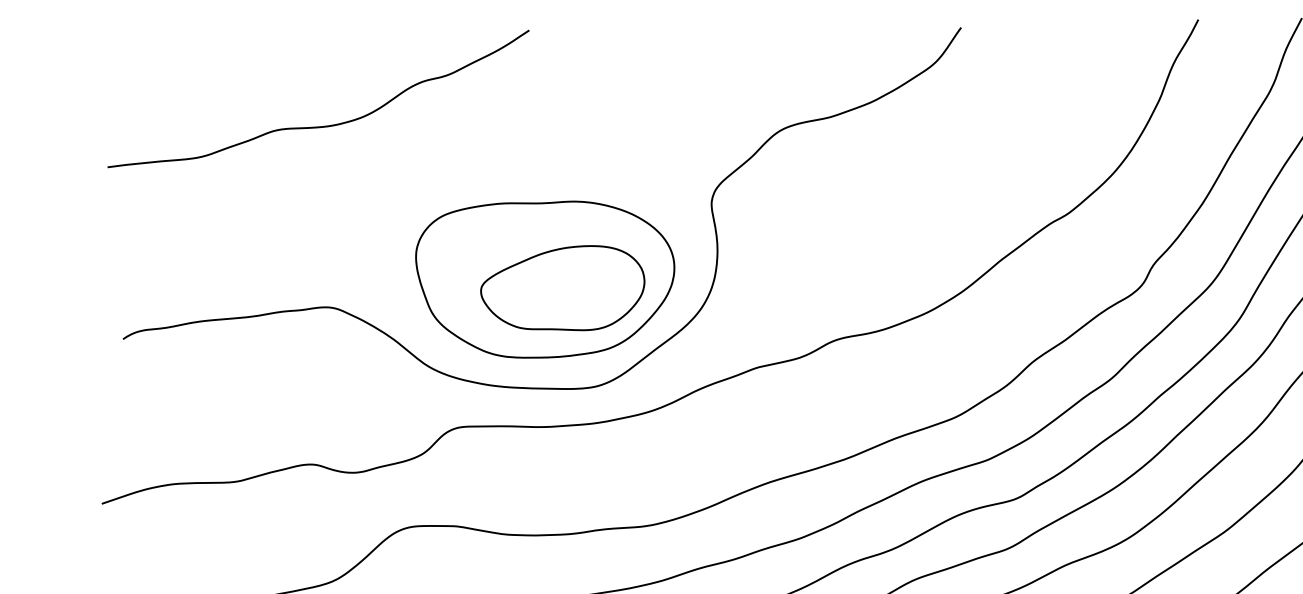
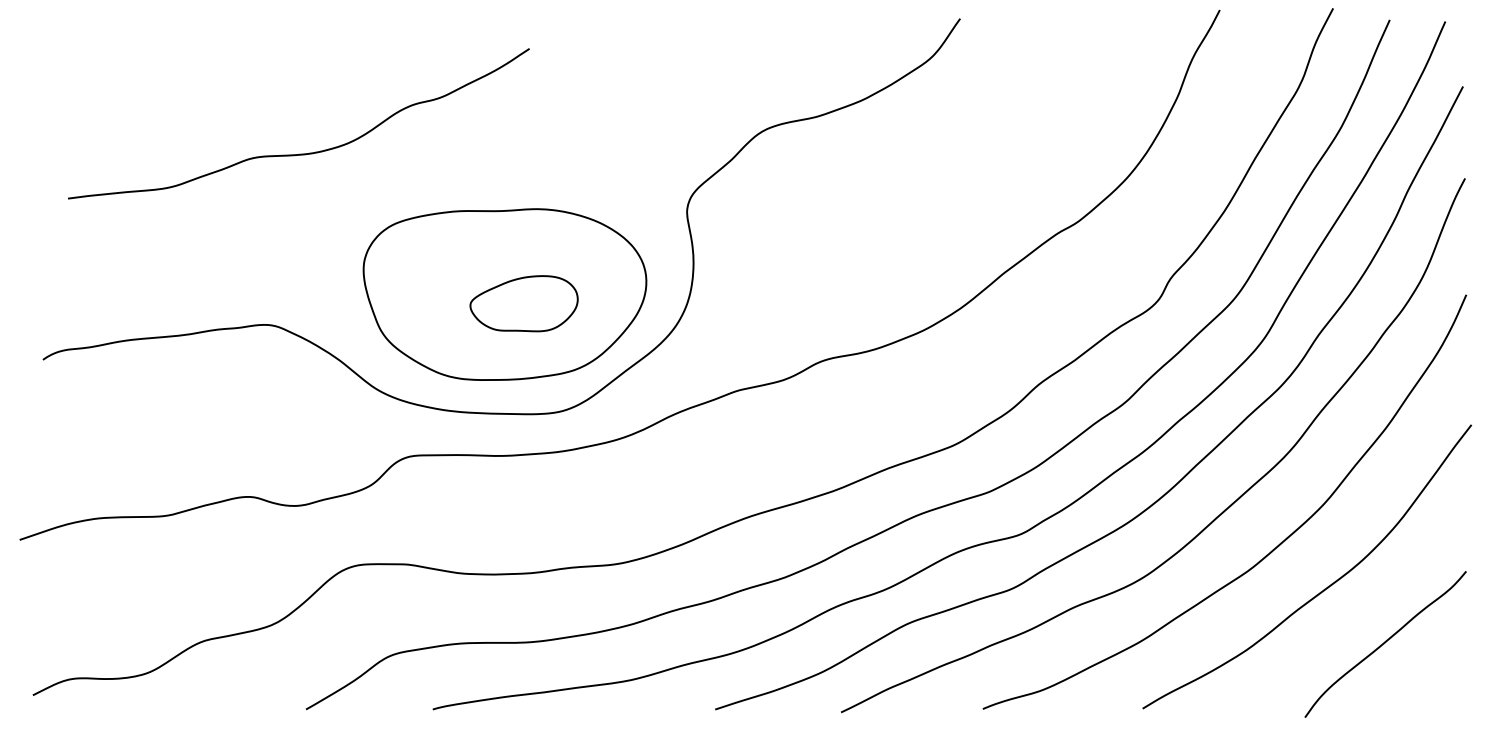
curve: (319, 126) -> (299, 153), moved
part: (562, 287) -> (523, 303), size x0.6

